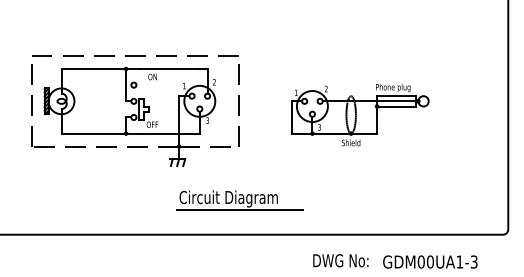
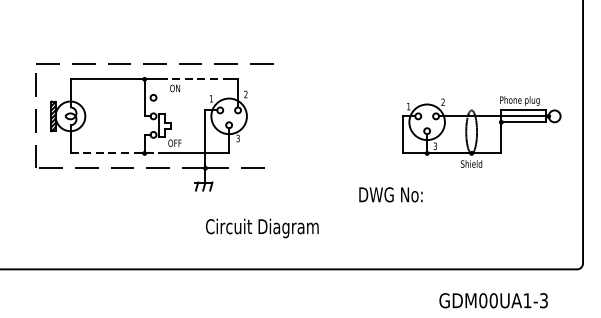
line: (169, 69) -> (194, 79), solid -> dashed
line: (238, 105) -> (273, 121), removed
part: (360, 114) -> (482, 131), moved
line: (100, 133) -> (115, 153), solid -> dashed
line: (239, 209) -> (274, 240), removed
text: (340, 260) -> (390, 194), moved

